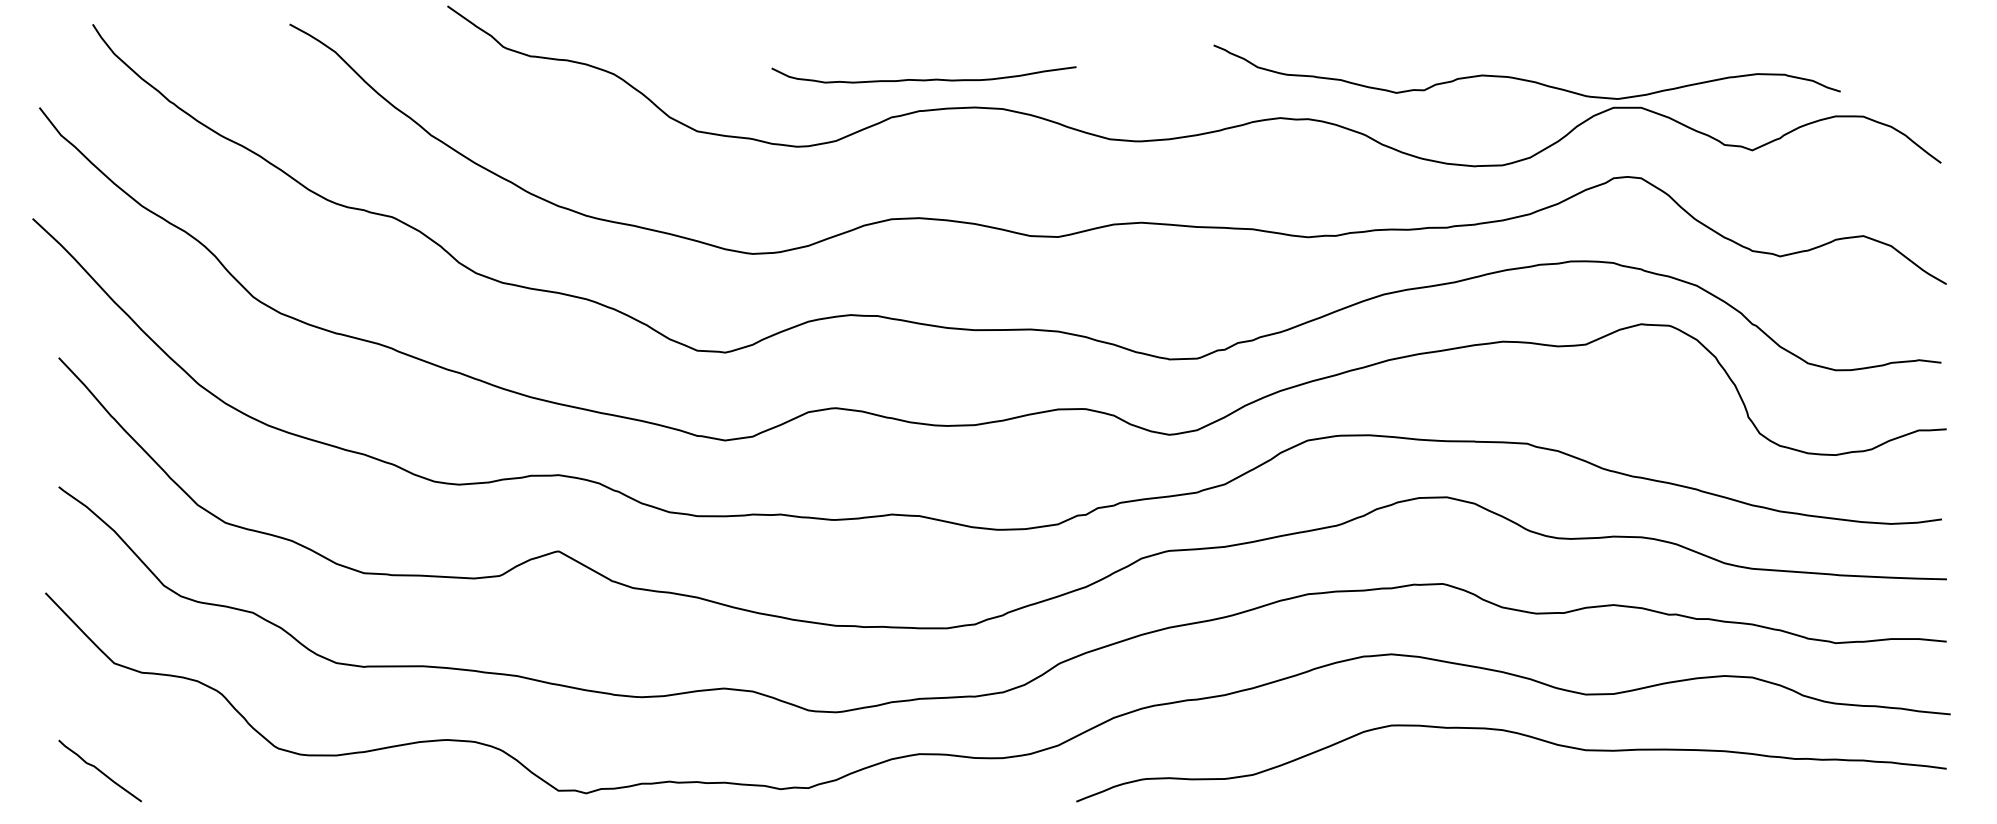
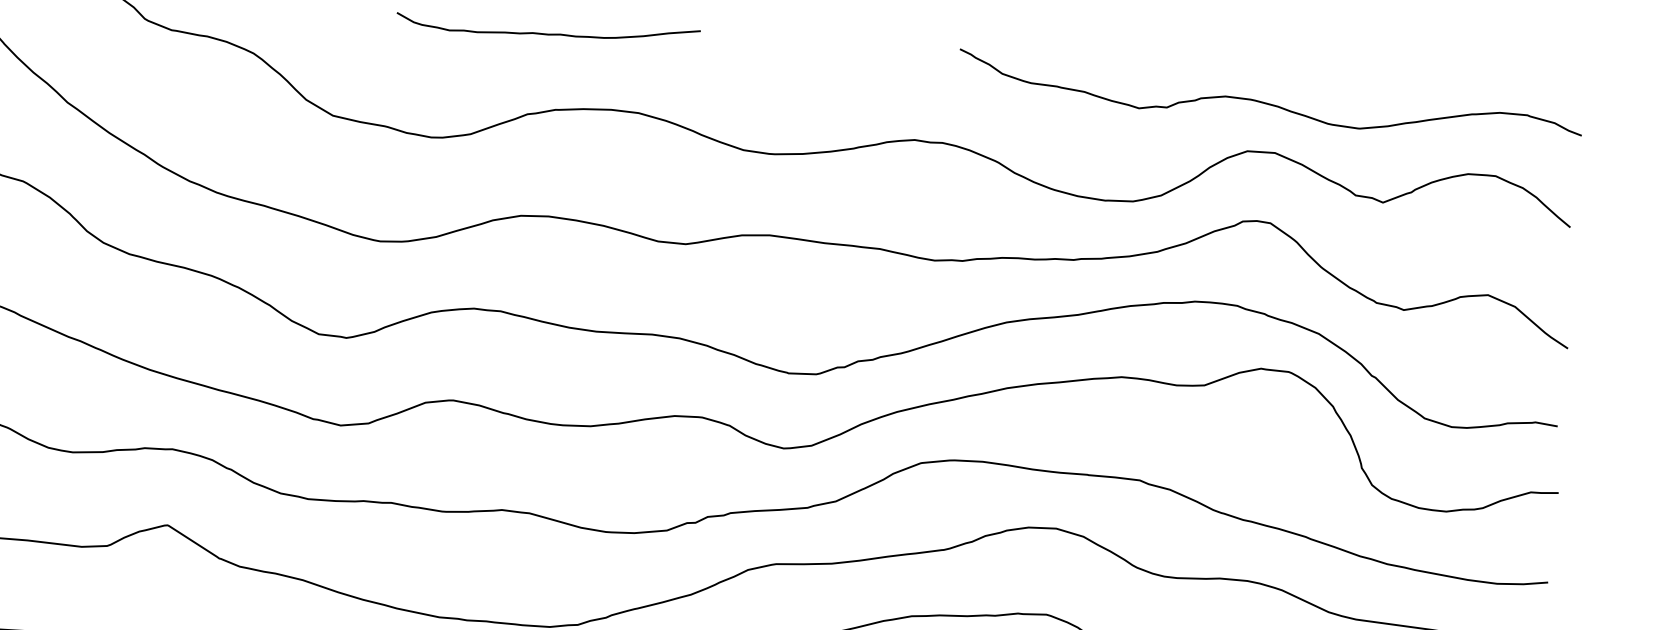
curve: (923, 79) -> (547, 33), moved
curve: (1526, 79) -> (1269, 103), moved

